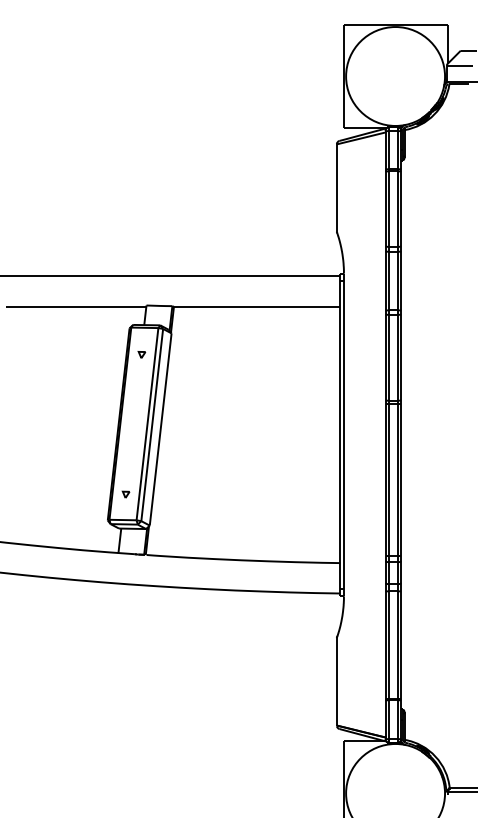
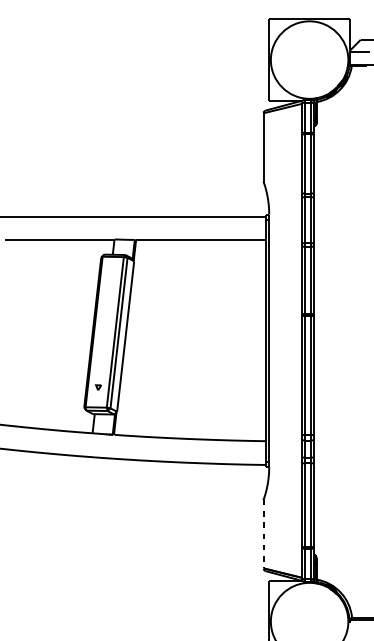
part: (141, 354) -> (110, 277), removed
line: (336, 681) -> (263, 533), solid -> dashed

